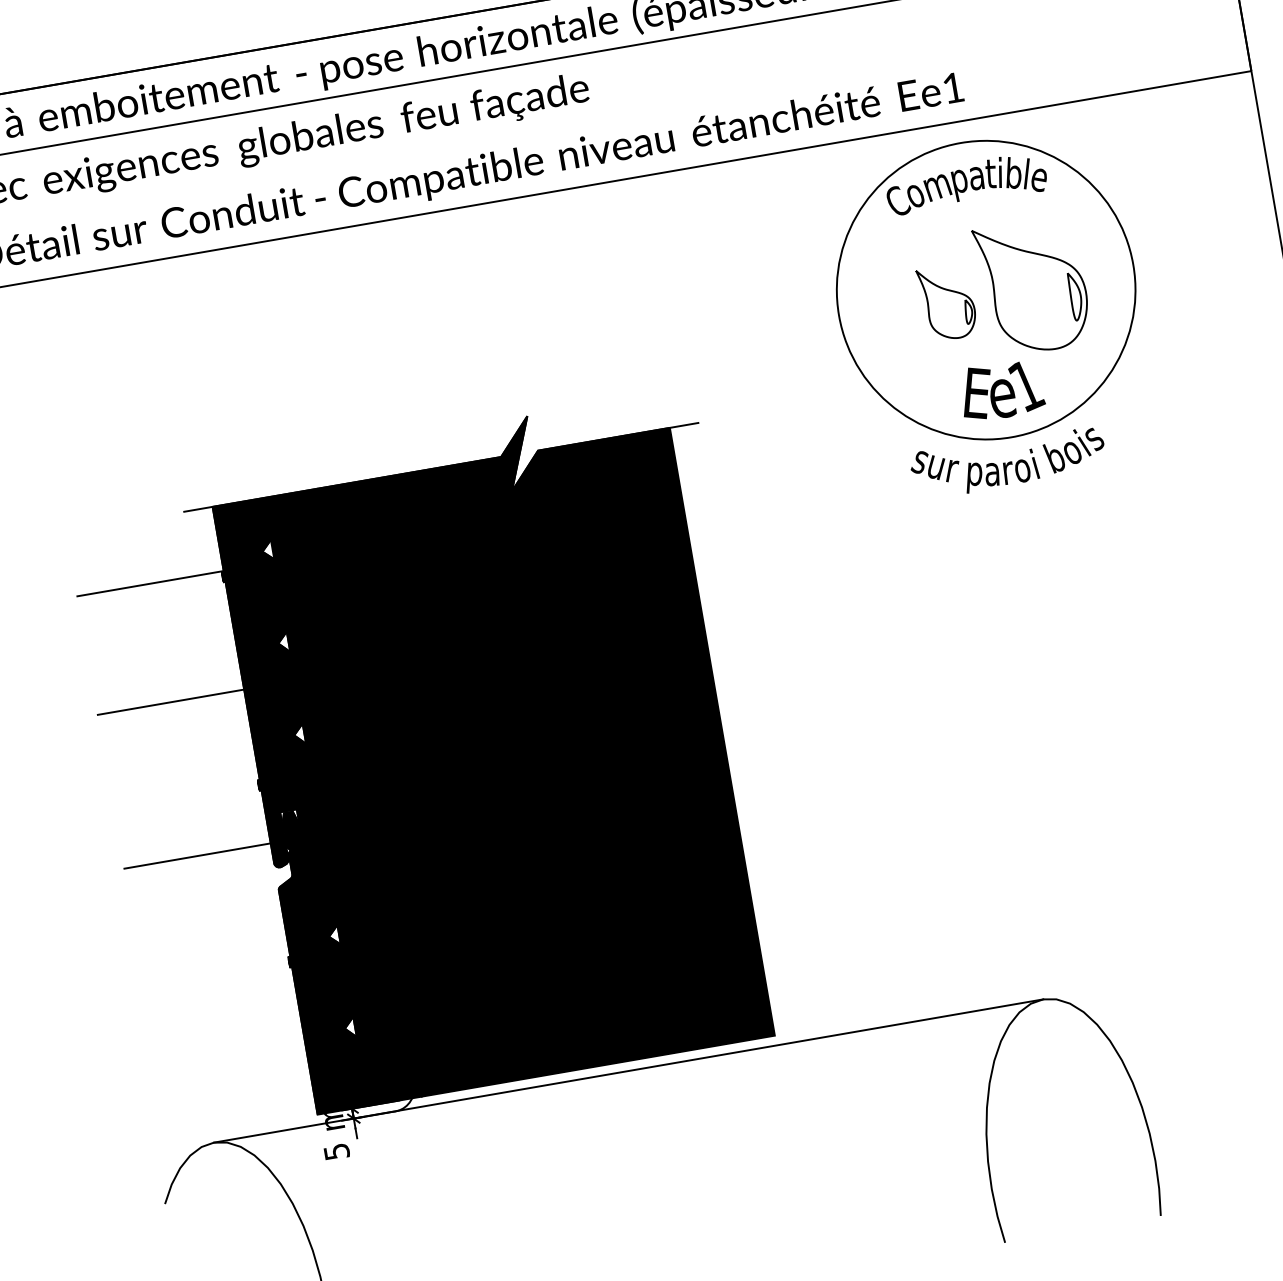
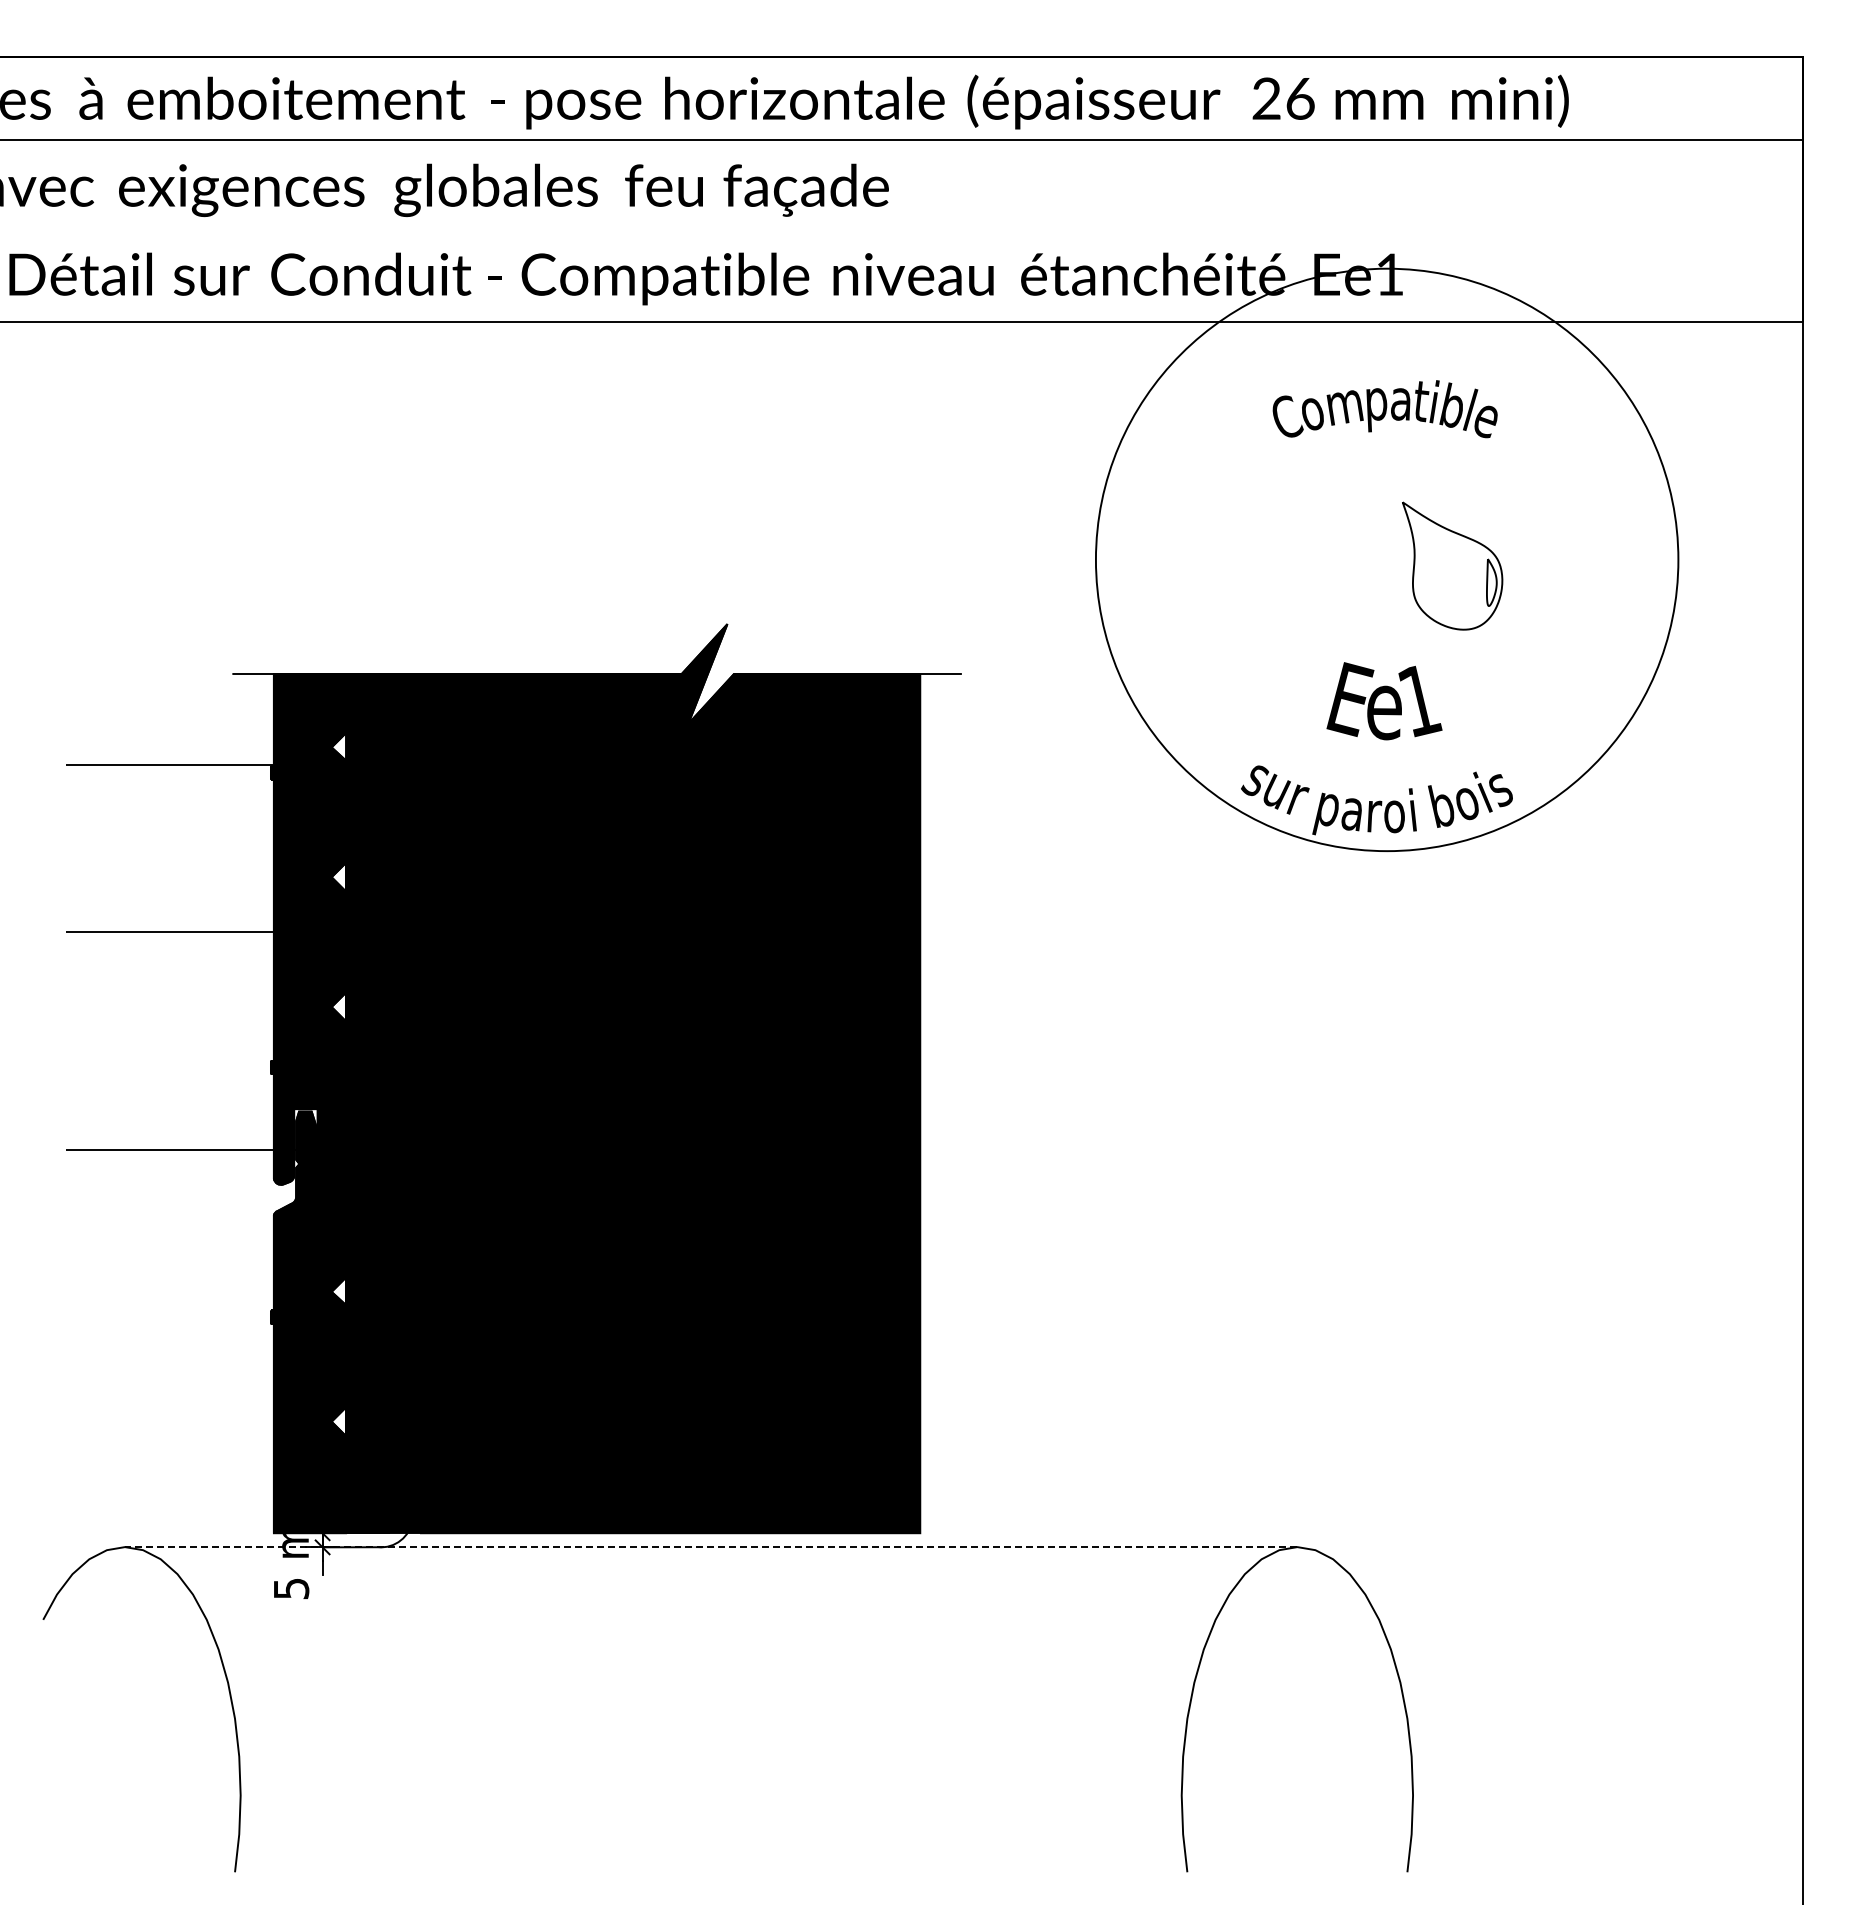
part: (1033, 286) -> (1452, 565), size x0.7
circle: (986, 289) -> (1387, 559), size x1.4
part: (947, 302) -> (1330, 567), removed
line: (628, 1071) -> (710, 1547), solid -> dashed

